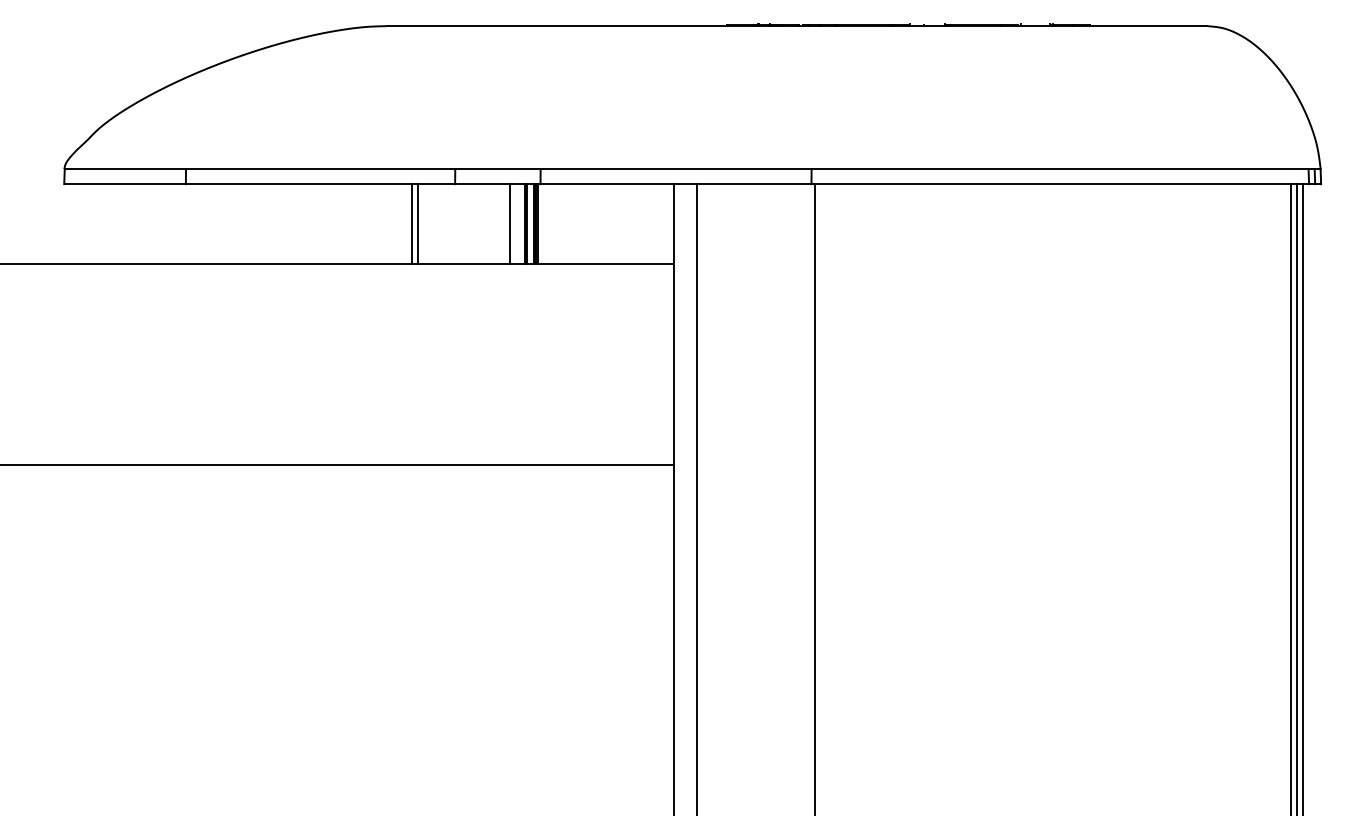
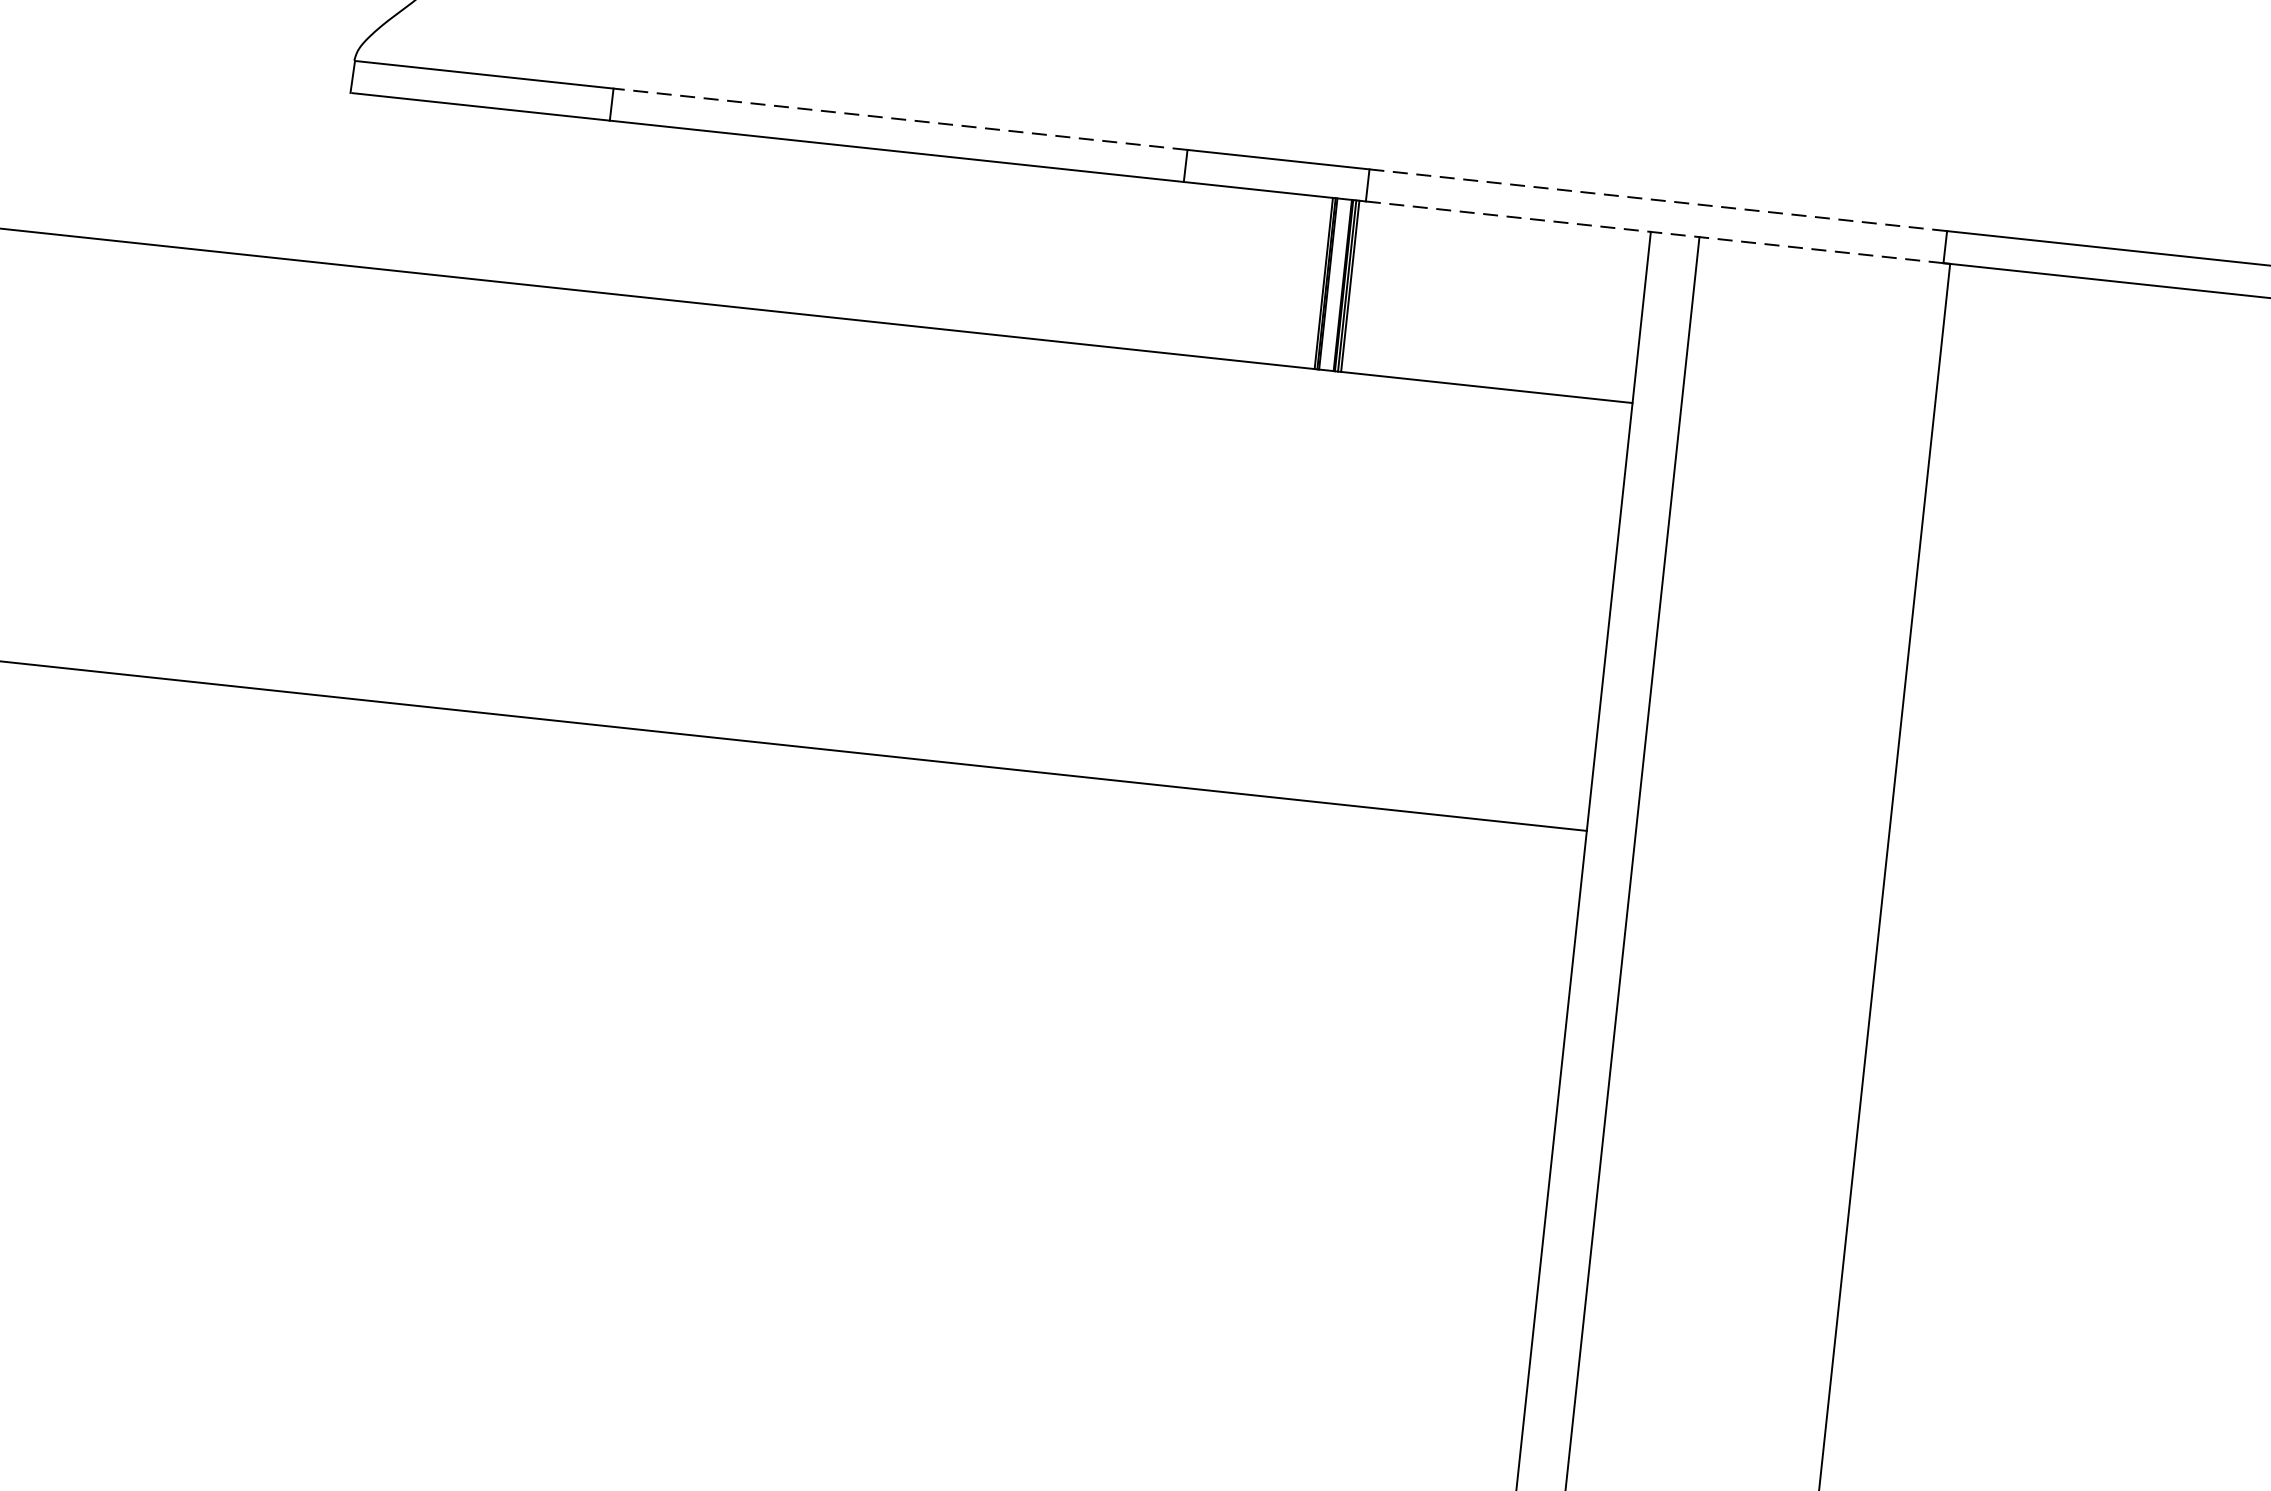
line: (320, 169) -> (900, 119), solid -> dashed
line: (675, 169) -> (1656, 200), solid -> dashed
line: (676, 184) -> (1655, 233), solid -> dashed
line: (412, 224) -> (1083, 258), removed
line: (417, 224) -> (1094, 259), removed
line: (510, 224) -> (1292, 280), removed

